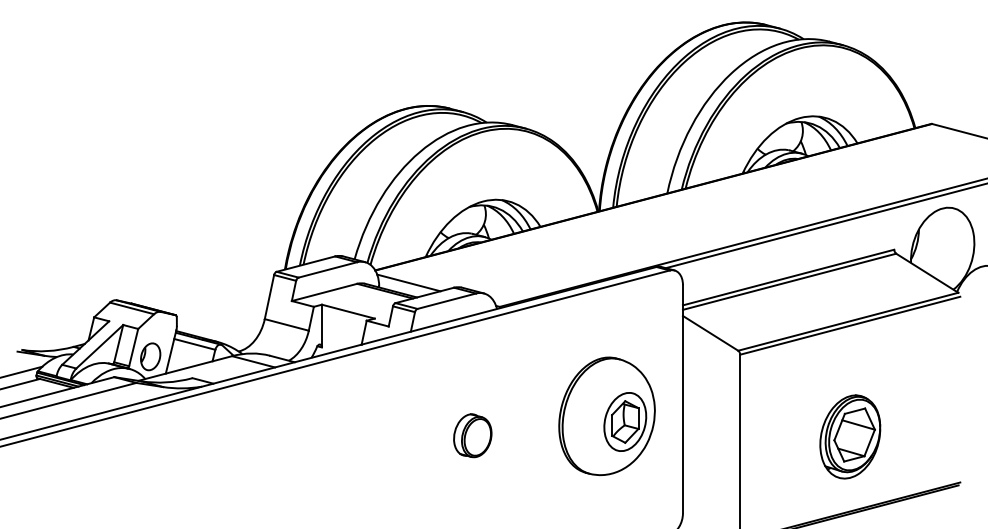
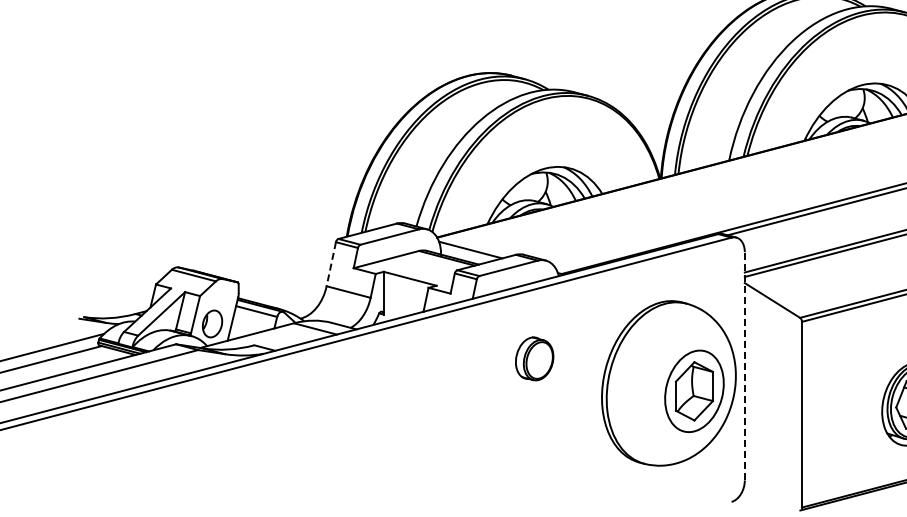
line: (269, 297) -> (331, 264), solid -> dashed
line: (682, 398) -> (744, 365), solid -> dashed
part: (606, 416) -> (668, 383), size x1.4
part: (472, 435) -> (534, 358), moved

